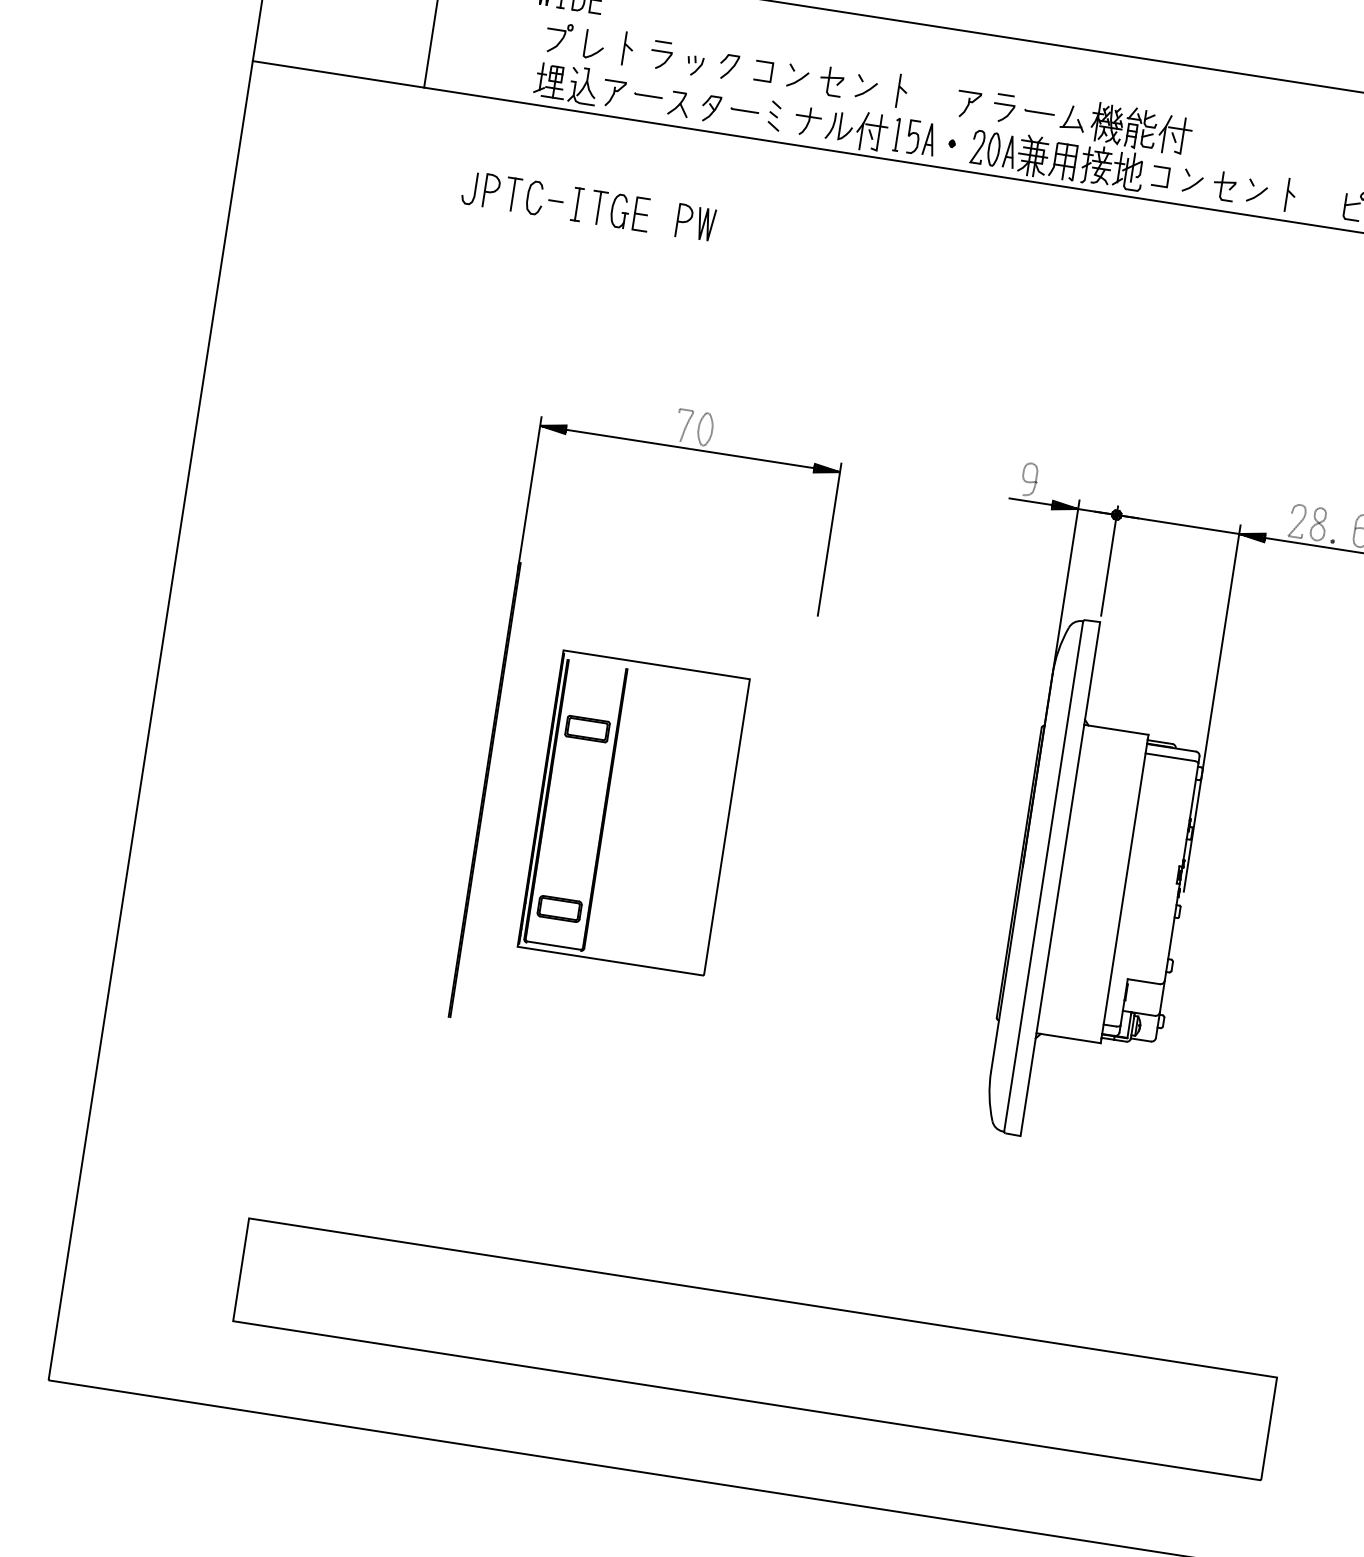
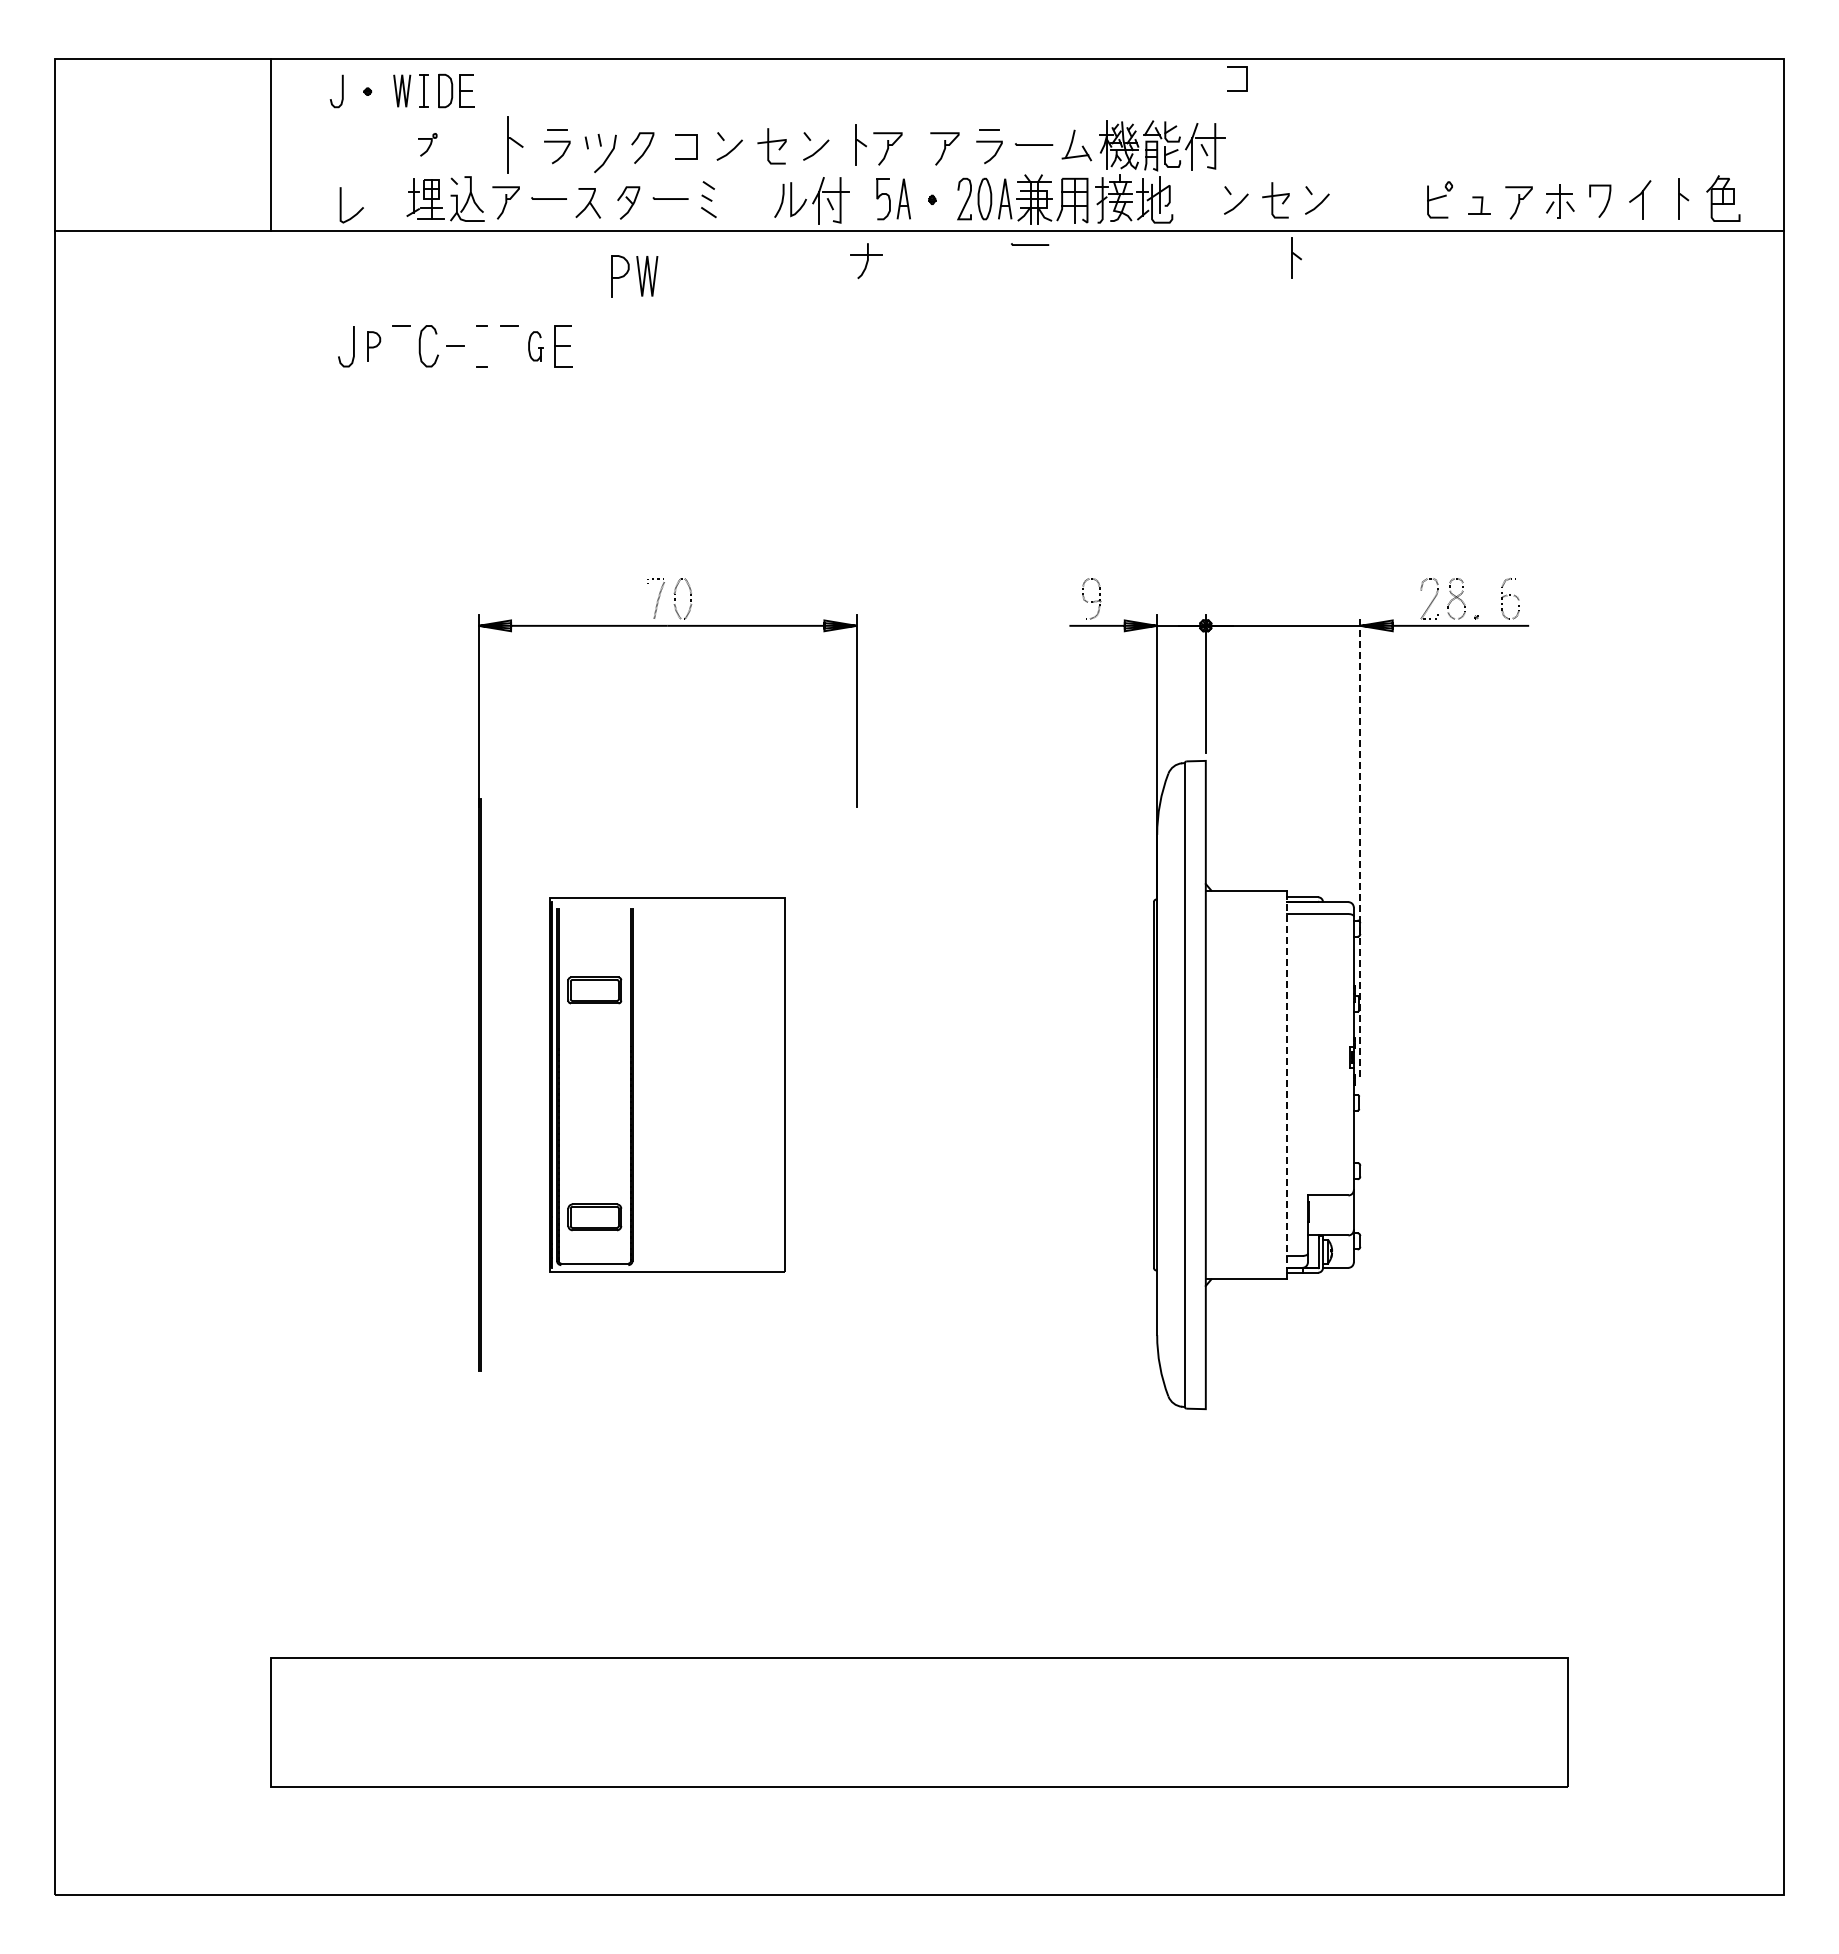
part: (558, 37) -> (427, 144), size x0.6
part: (628, 48) -> (515, 144), size x1.4
curve: (598, 50) -> (358, 211), moved
part: (694, 65) -> (600, 152), size x1.6
part: (922, 97) -> (887, 148), added
part: (807, 121) -> (866, 261), moved
part: (896, 134) -> (862, 198), removed
line: (1167, 177) -> (1246, 78), moved
part: (491, 191) -> (374, 346), size x0.7
line: (1024, 191) -> (1030, 244), added
line: (513, 194) -> (401, 346), removed
part: (1291, 195) -> (1296, 257), moved
line: (577, 204) -> (482, 346), removed
line: (598, 208) -> (509, 346), removed
part: (619, 211) -> (535, 346), size x0.7
part: (695, 223) -> (634, 276), moved
line: (1212, 708) -> (1360, 845), solid -> dashed
line: (1124, 888) -> (1286, 1084), solid -> dashed

